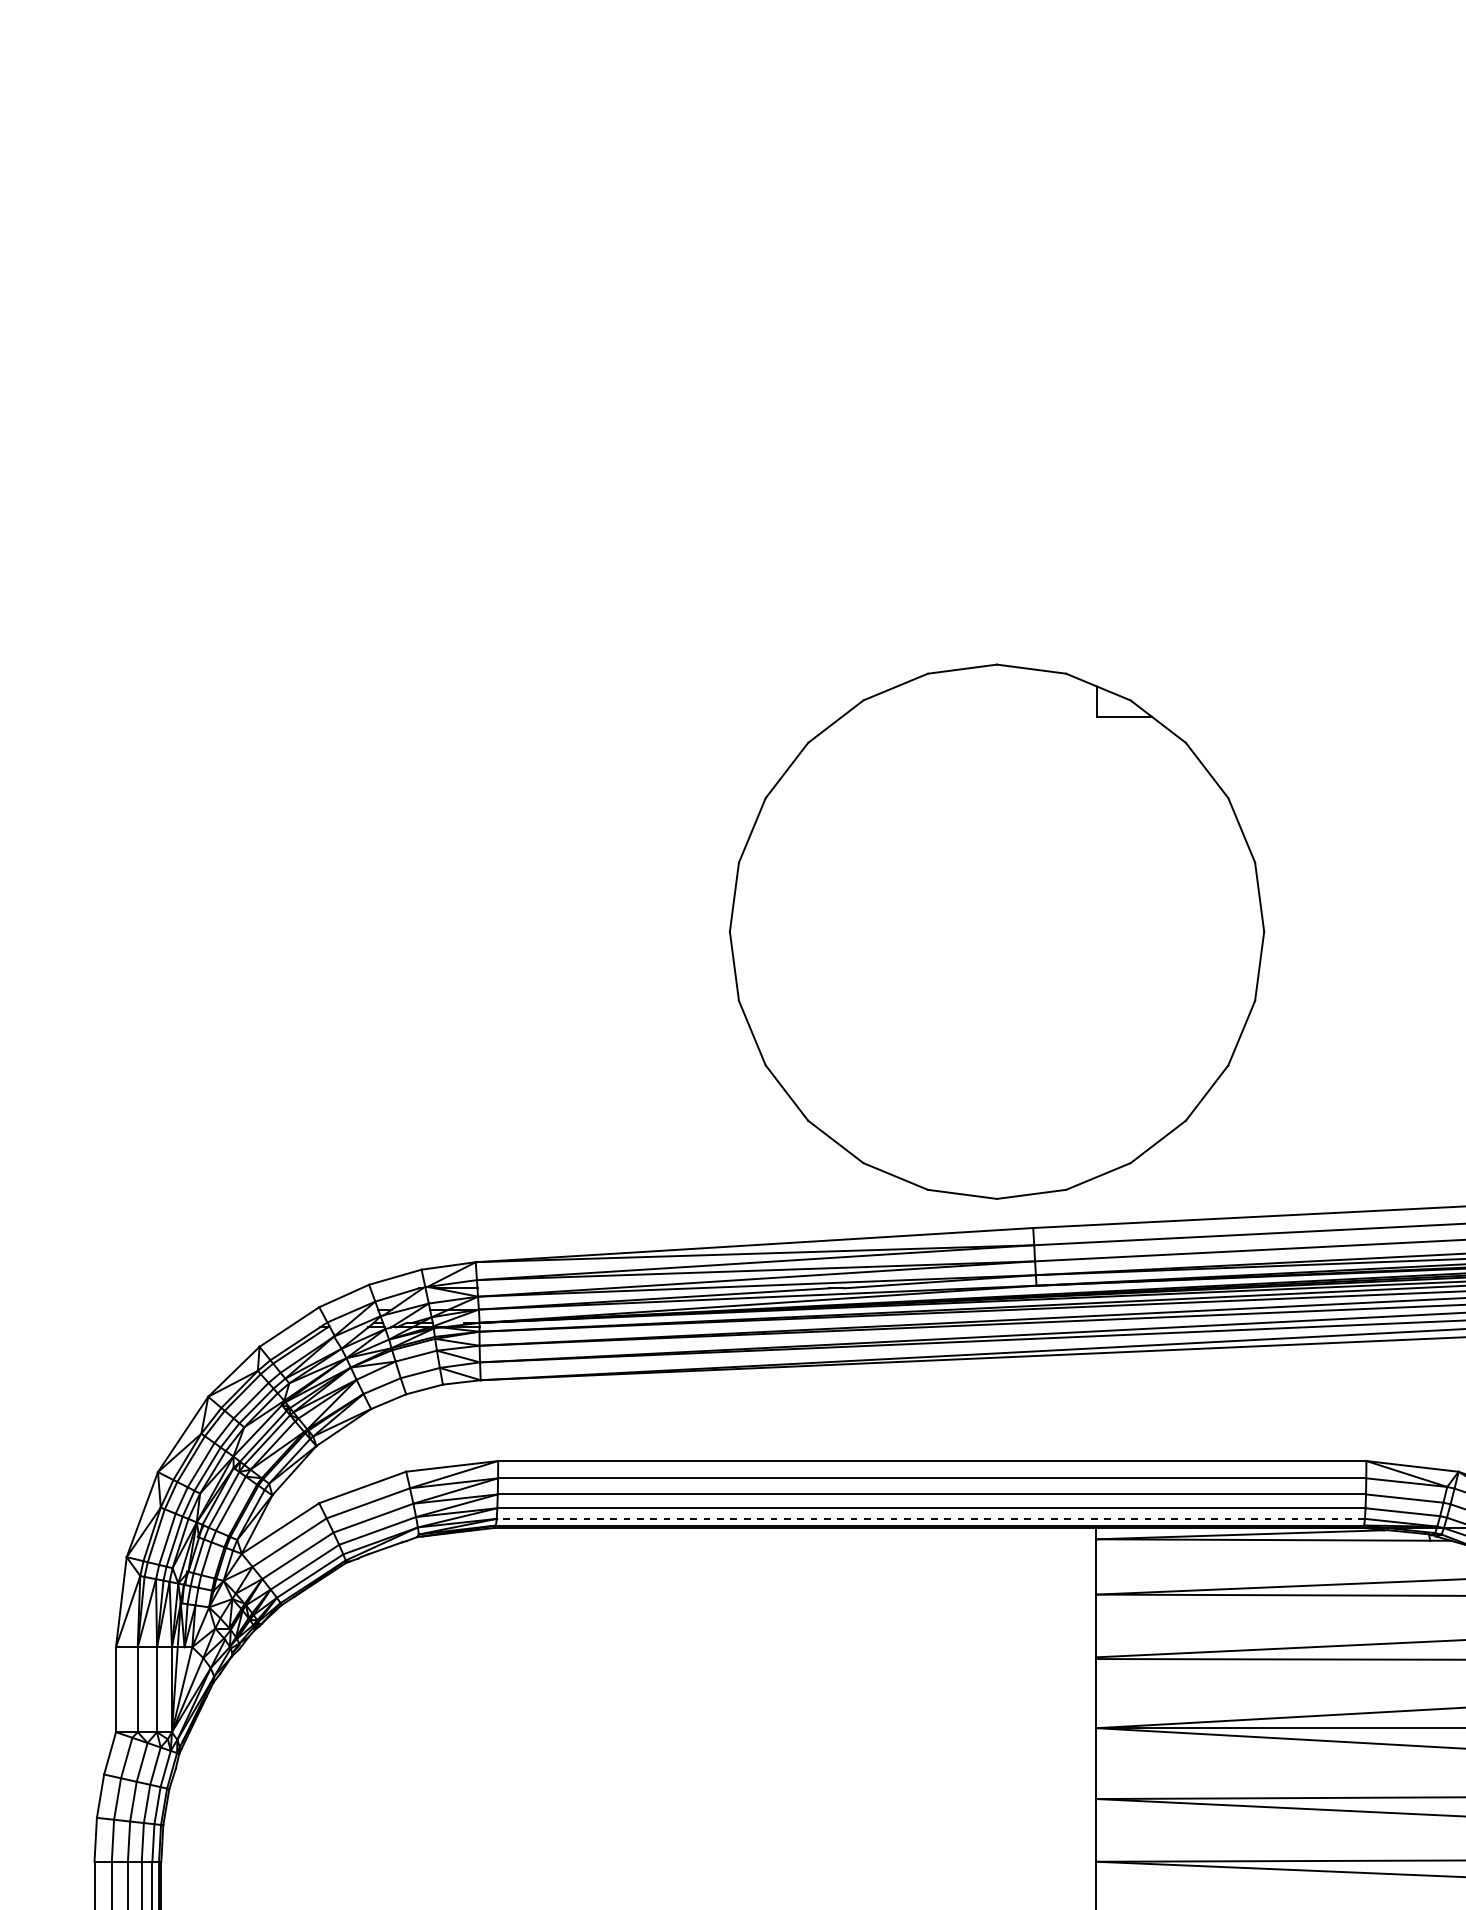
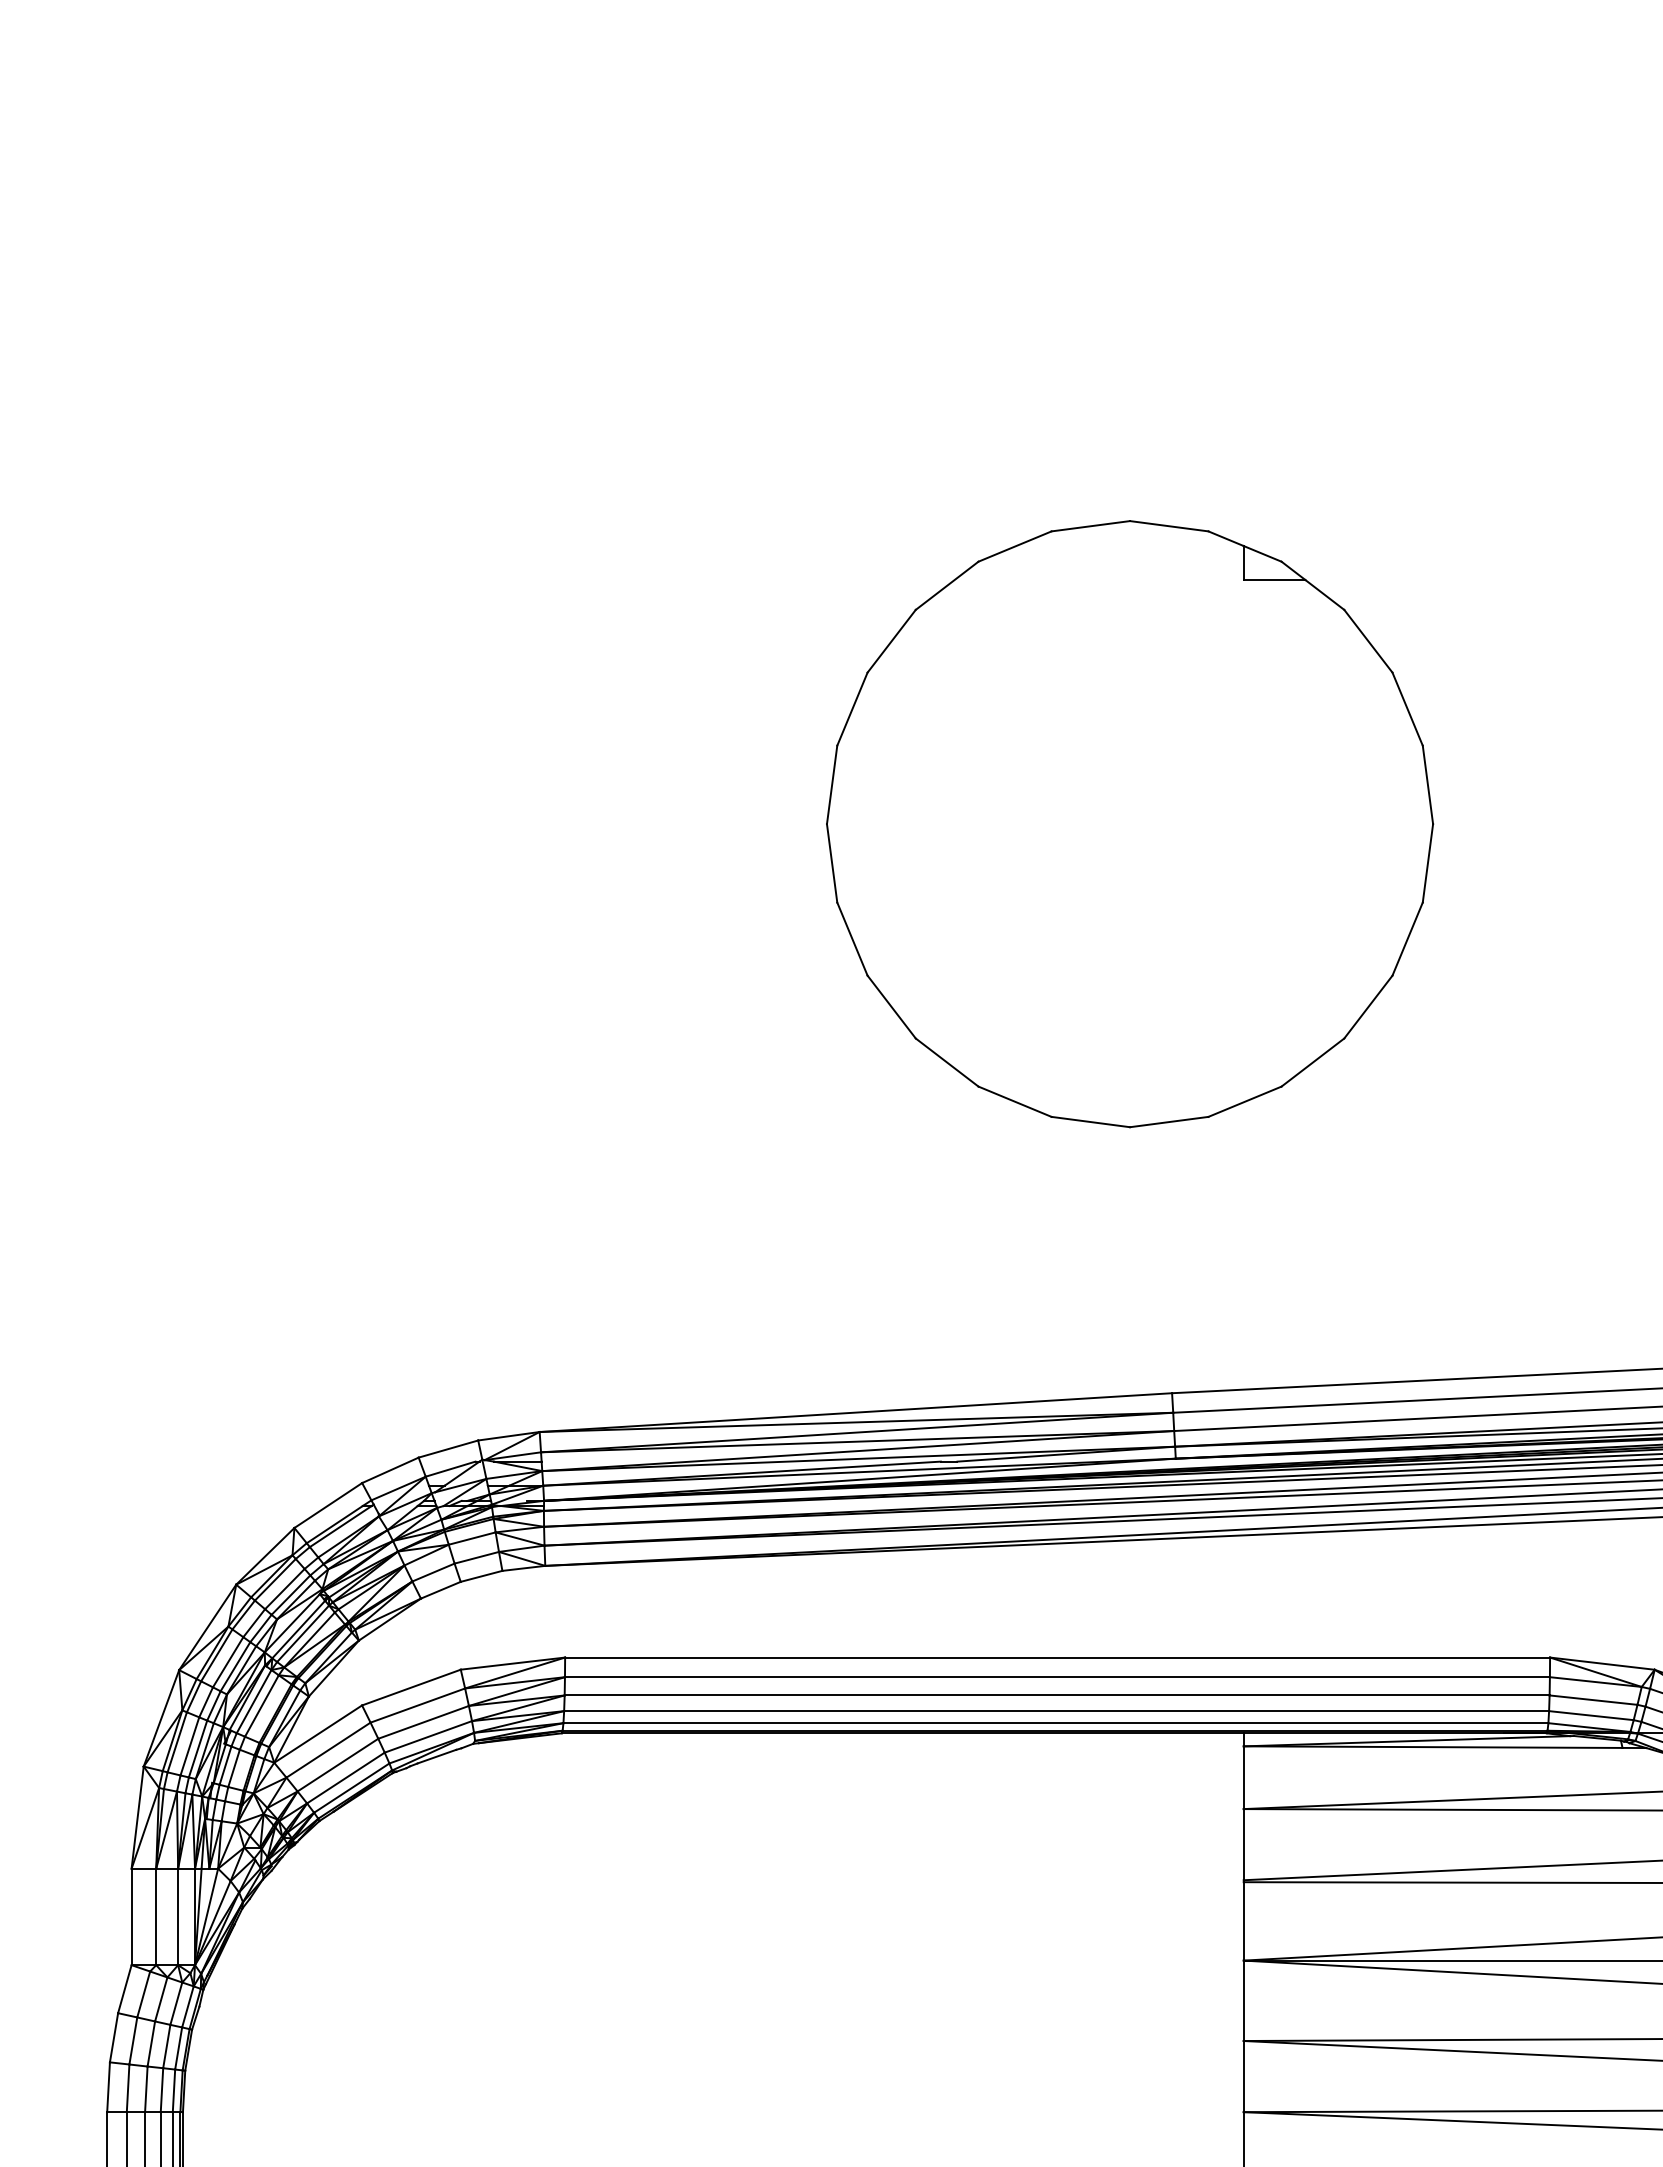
part: (997, 932) -> (1130, 824), moved
line: (930, 1519) -> (1055, 1723), dashed -> solid

